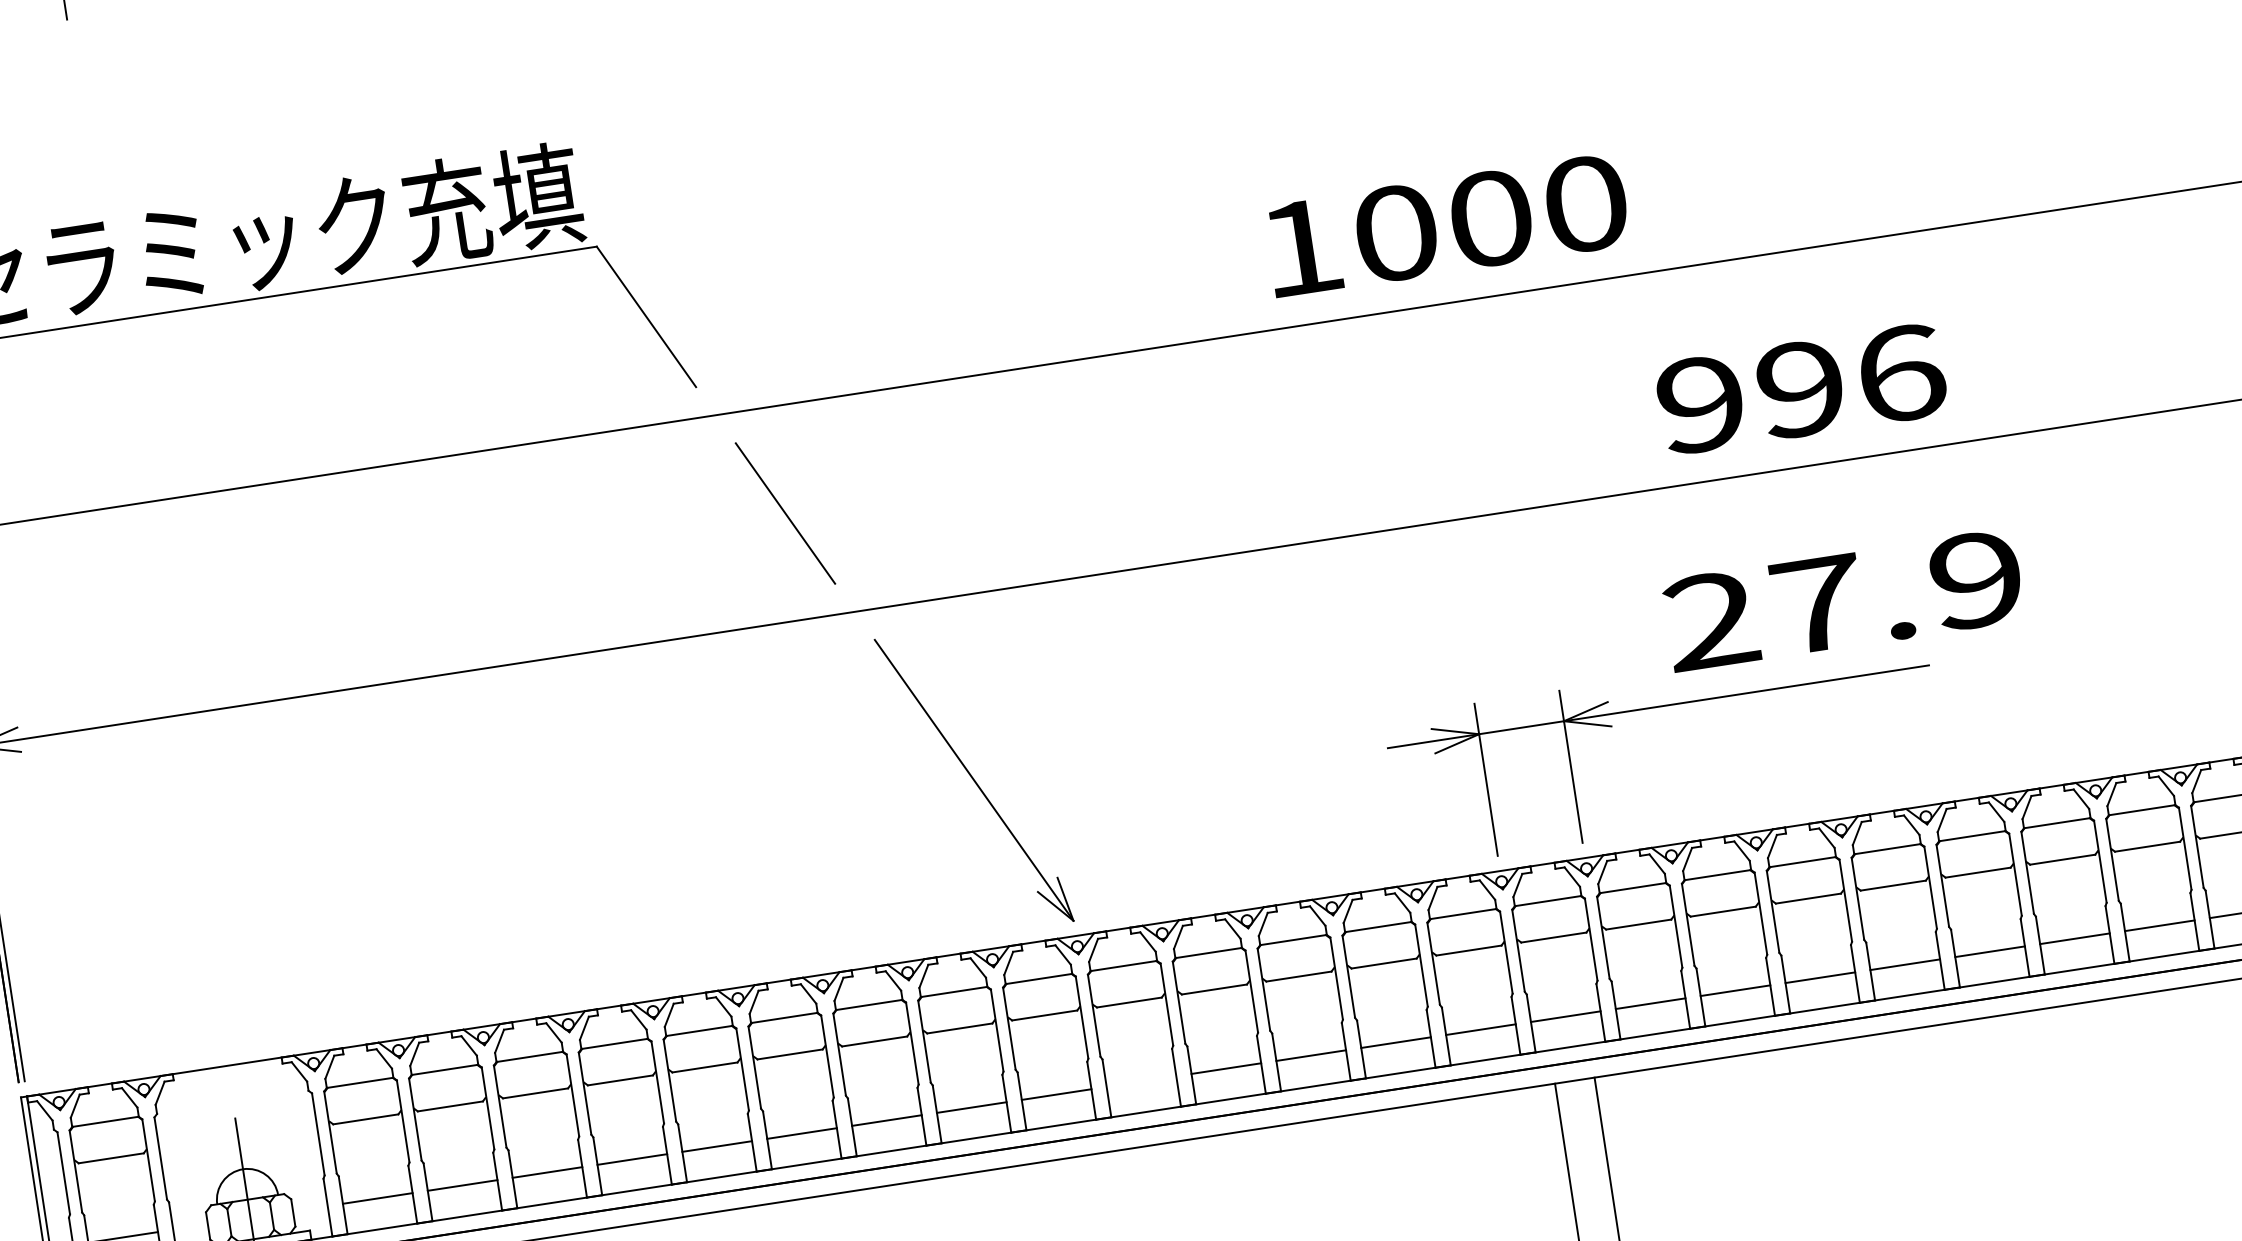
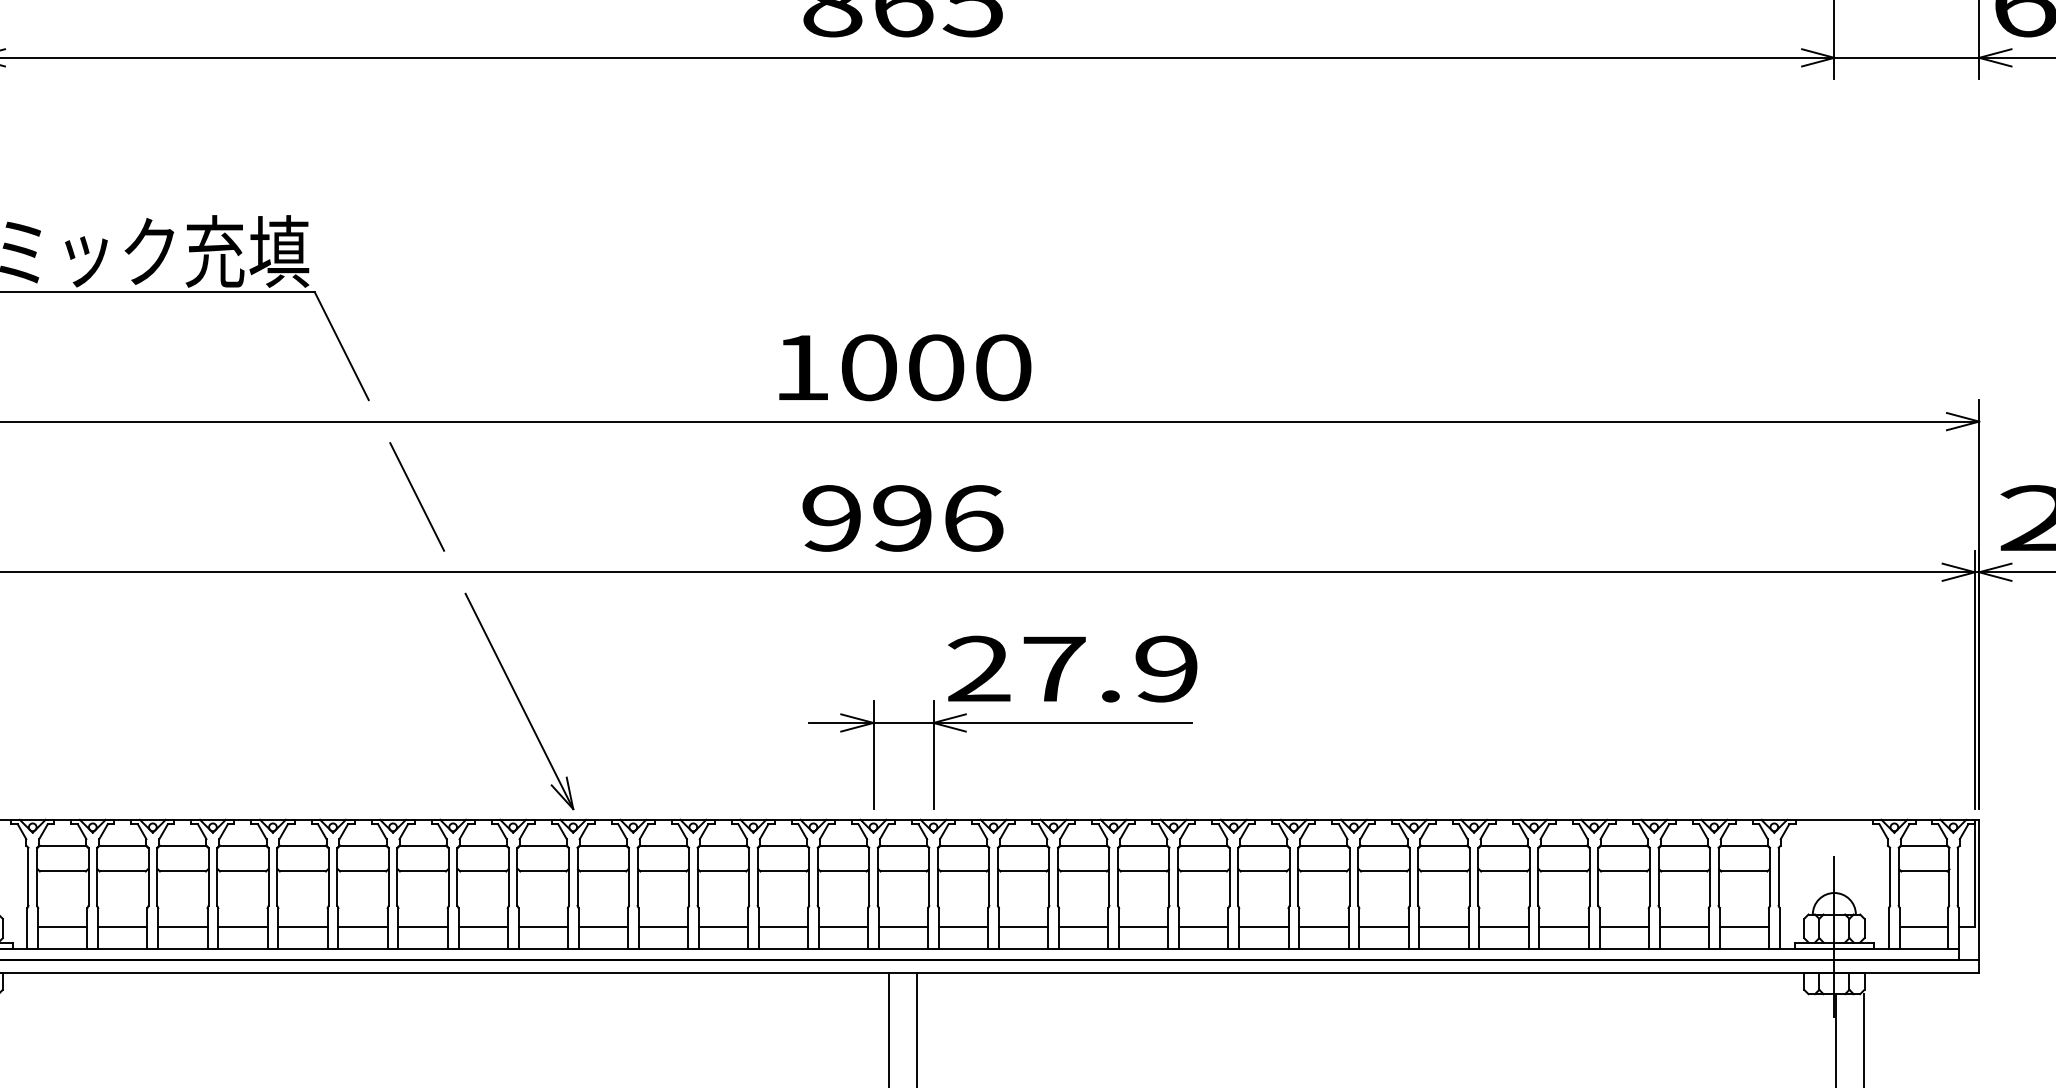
text: (1800, 389) -> (902, 518), moved
text: (1843, 599) -> (1072, 668), moved
line: (1140, 1081) -> (602, 927), added

